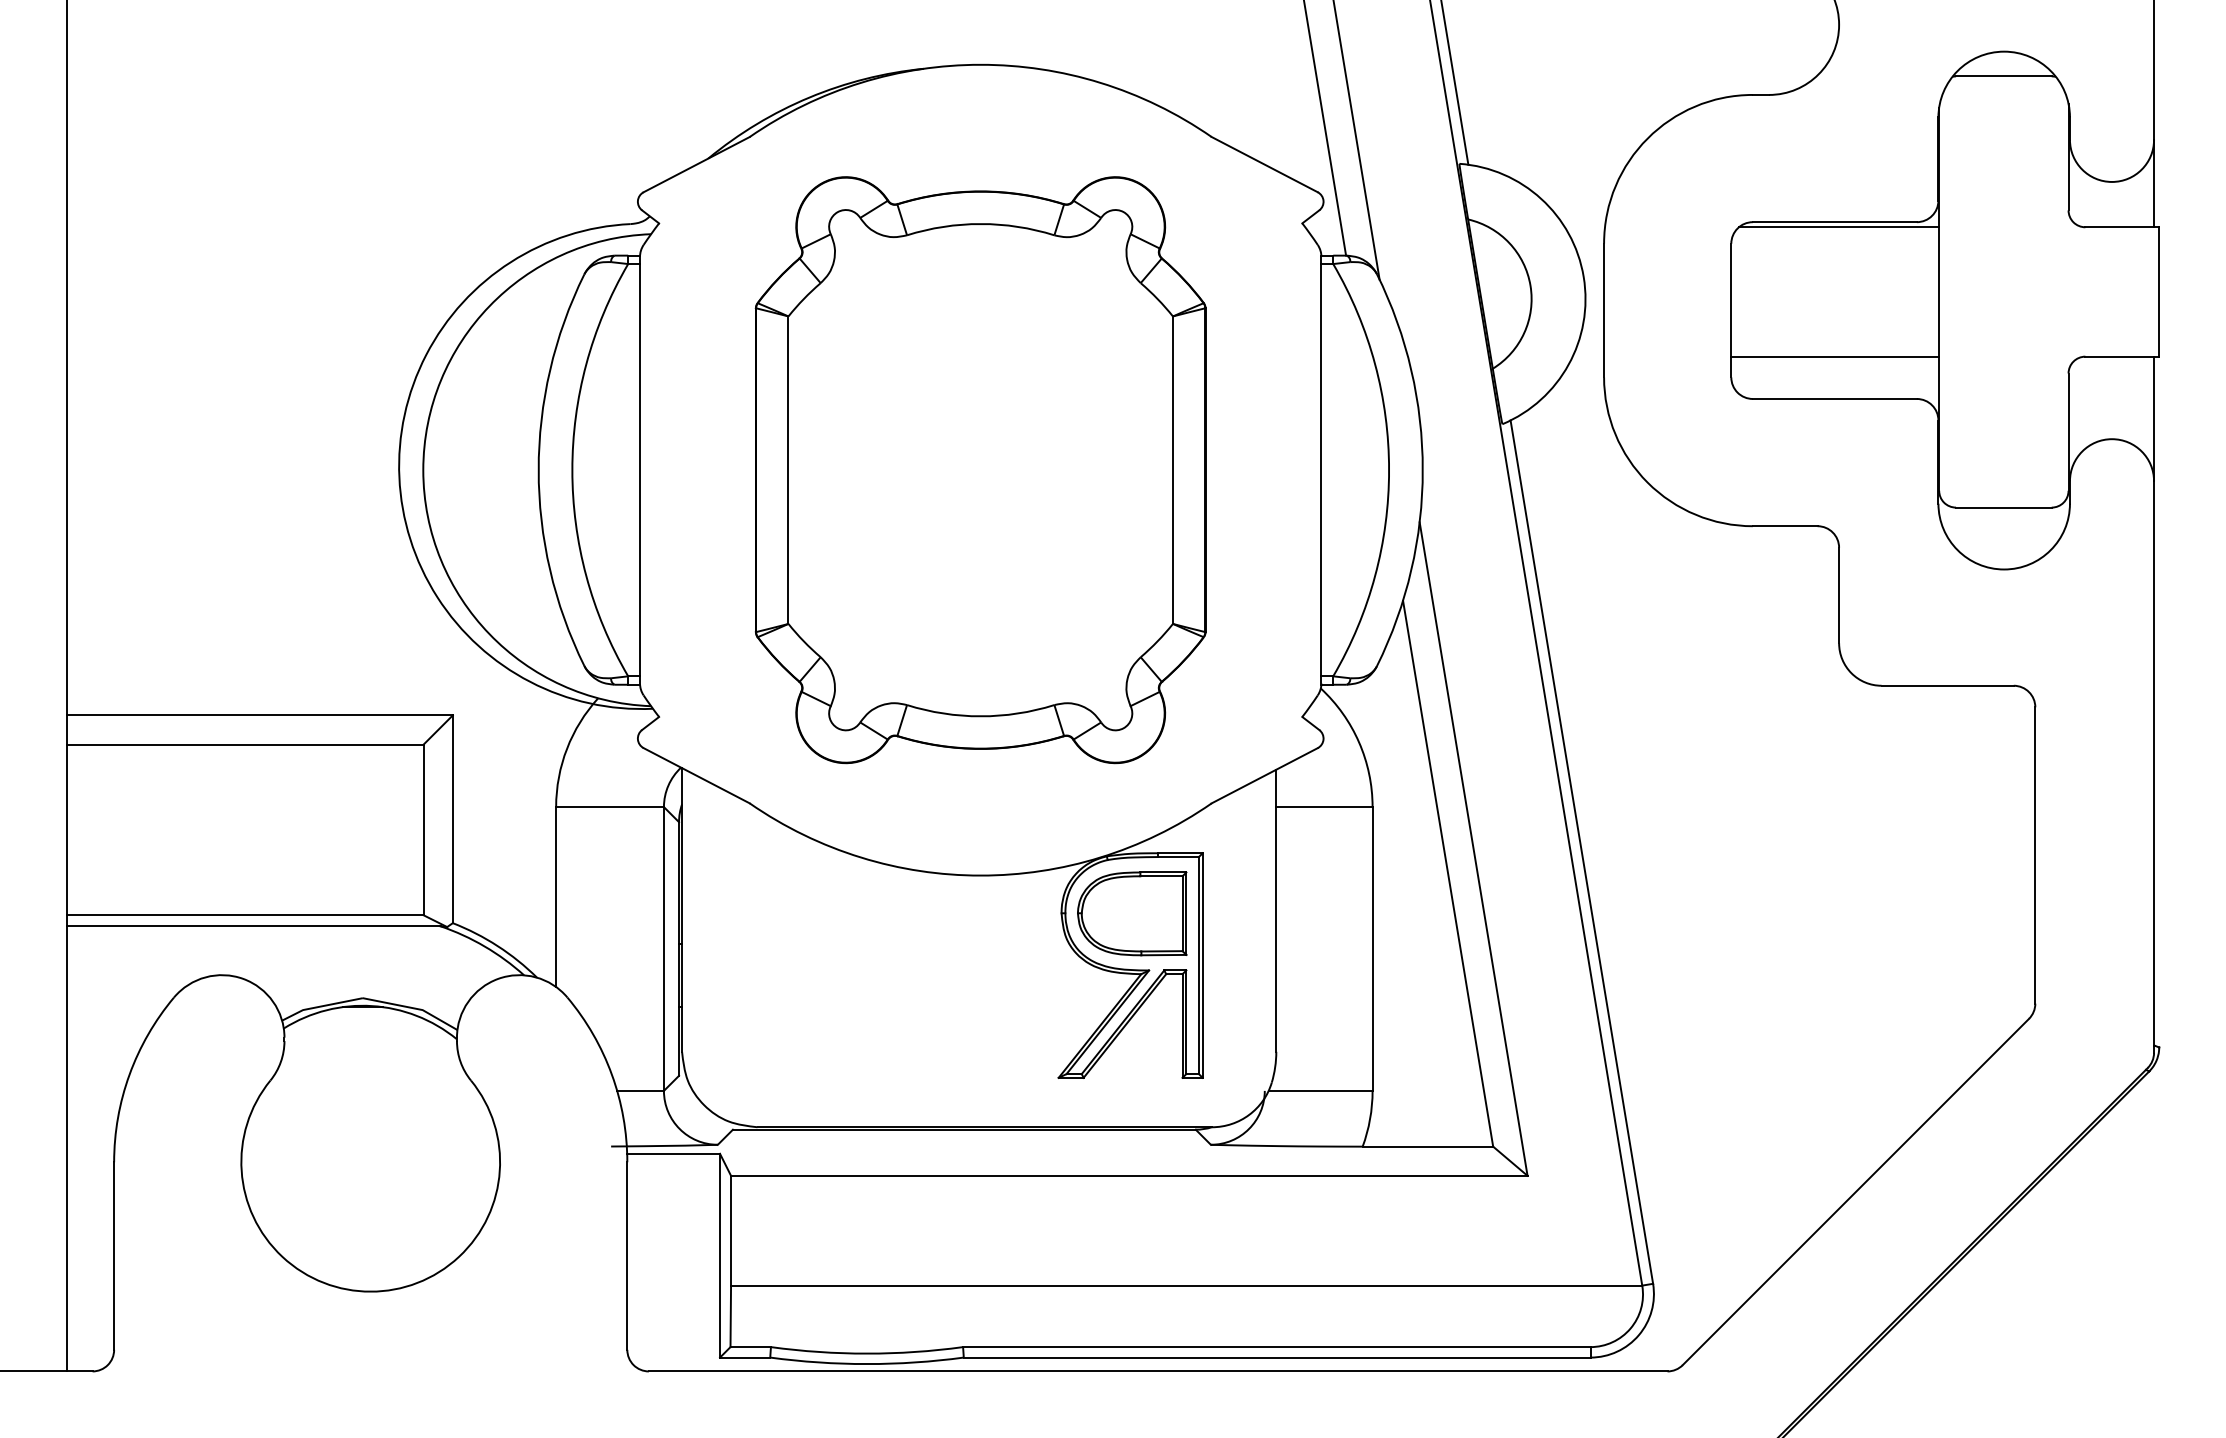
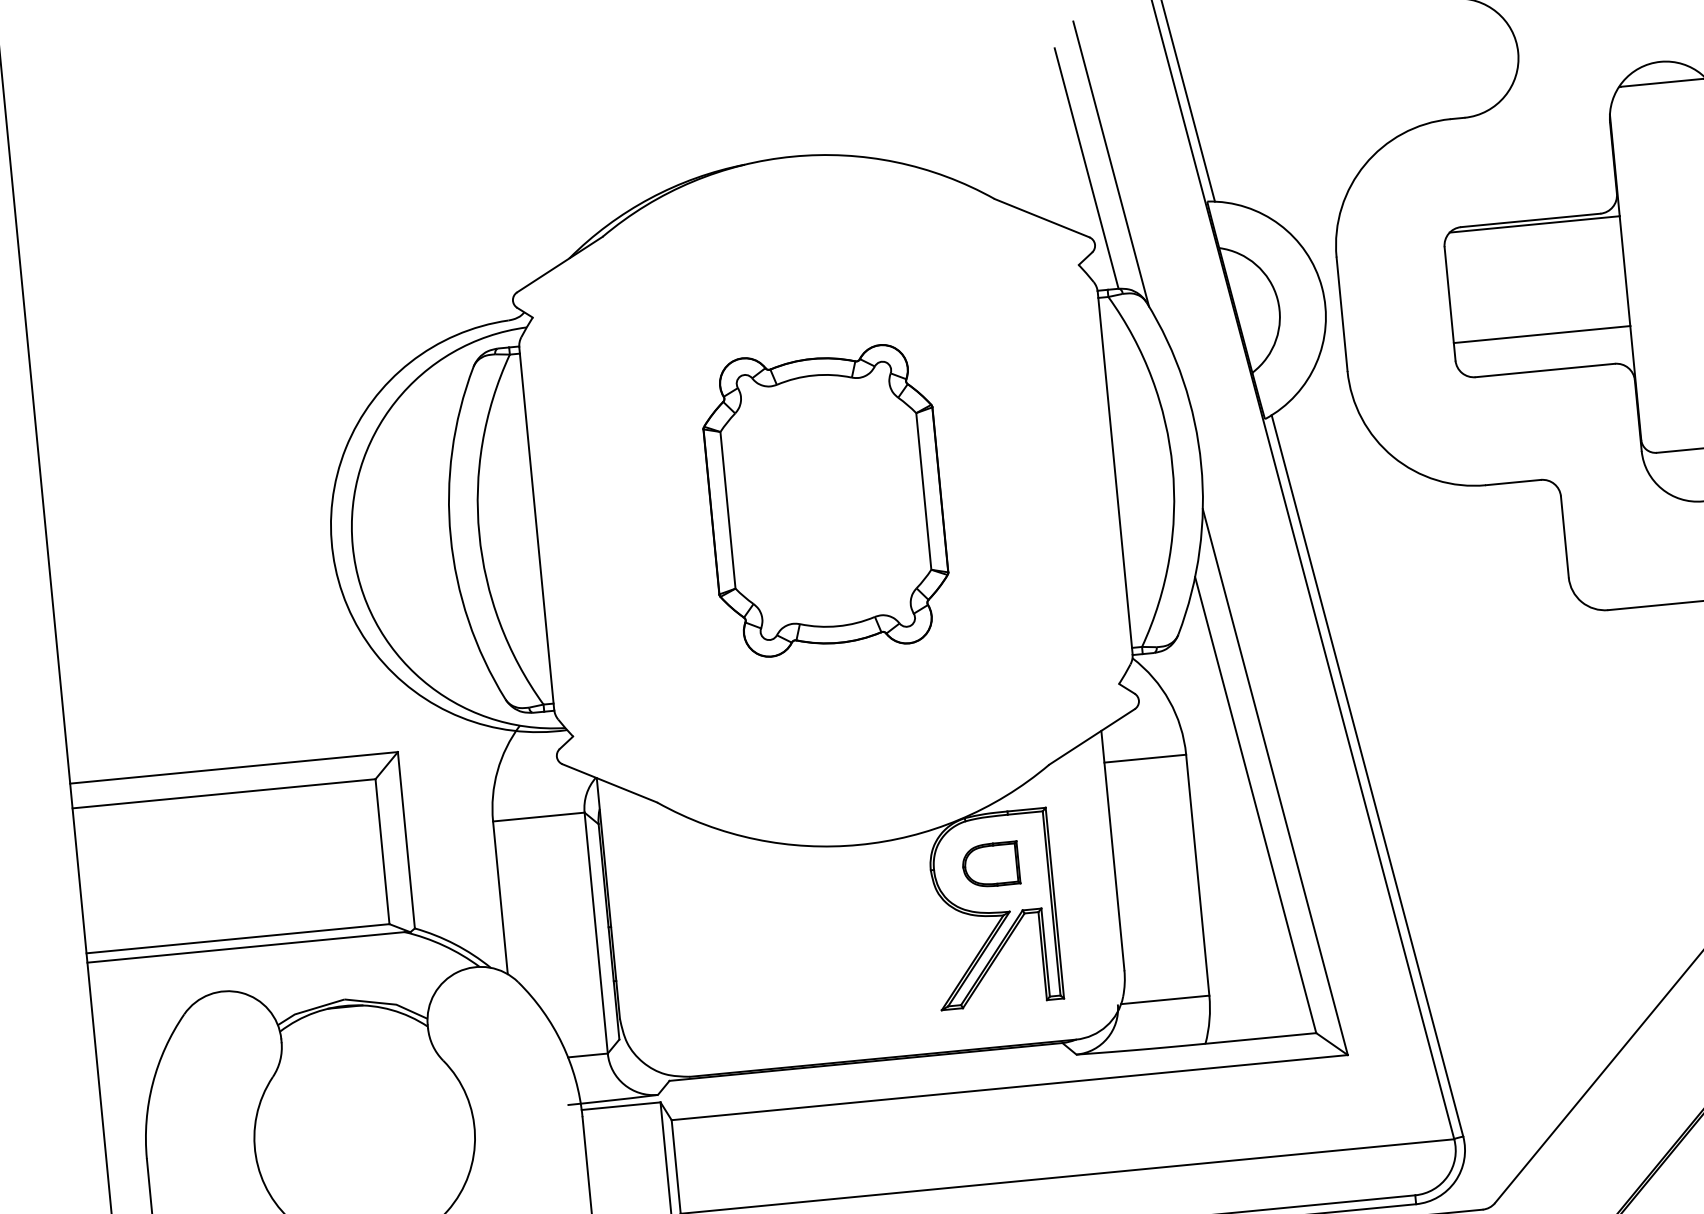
part: (980, 470) -> (825, 501), size x0.6
part: (1132, 913) -> (991, 864), size x0.6

